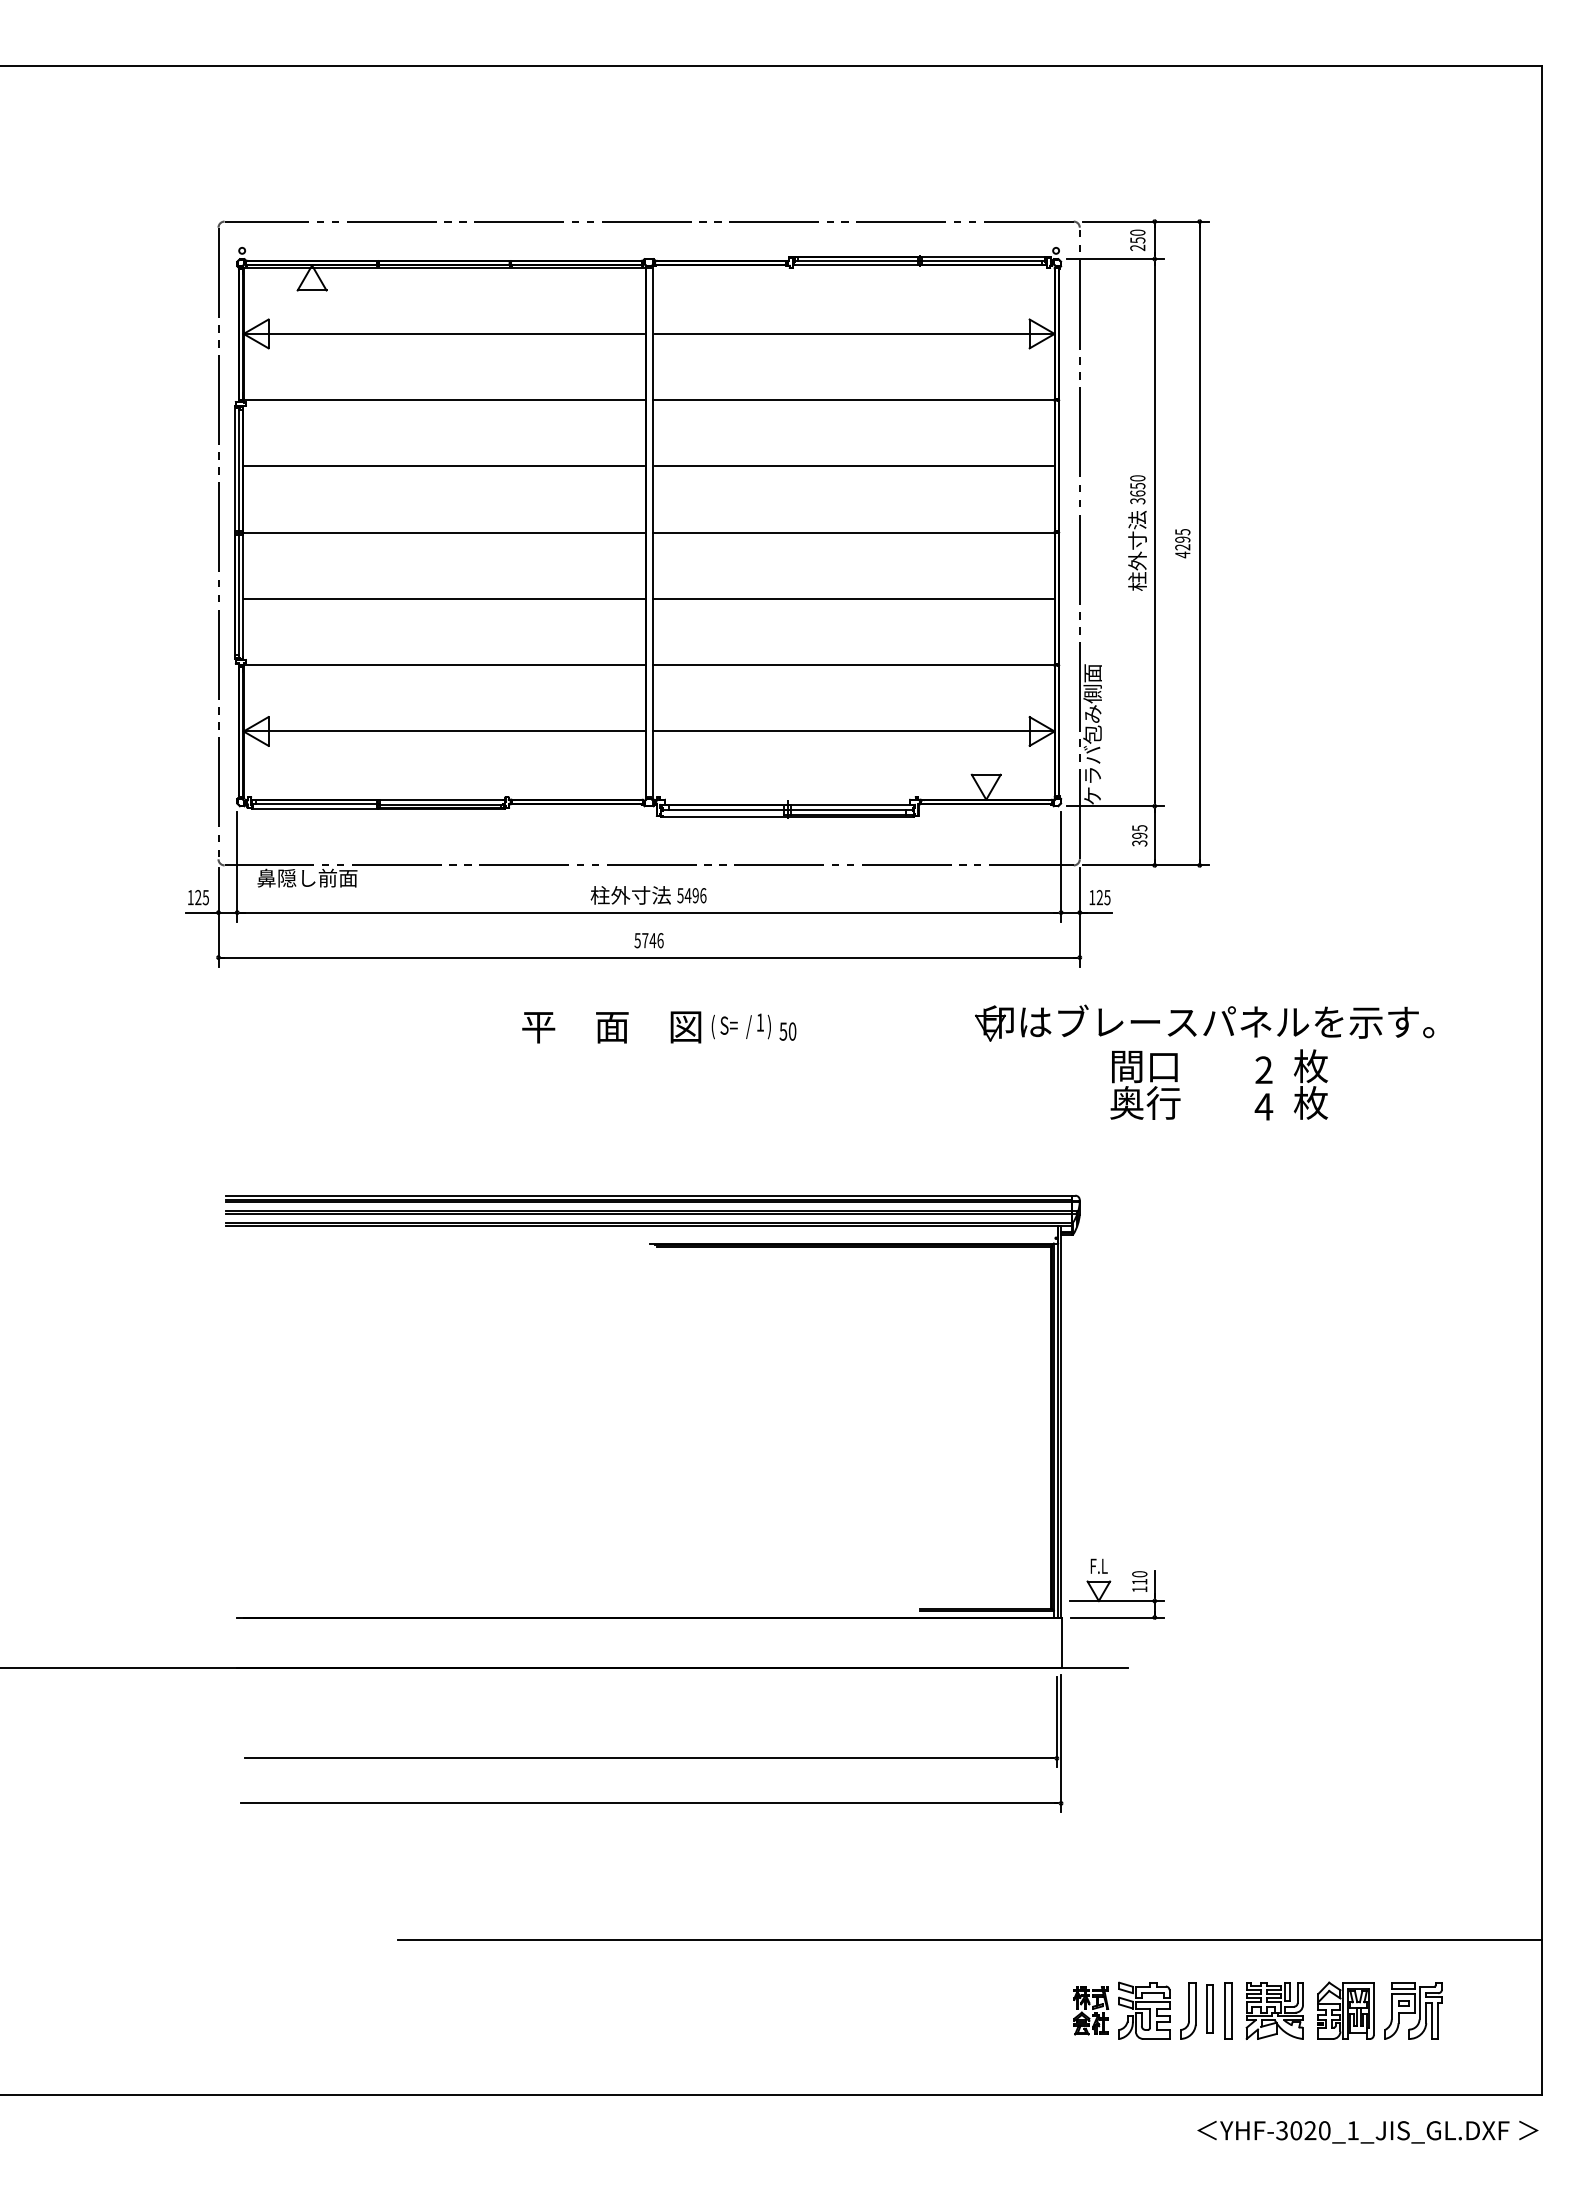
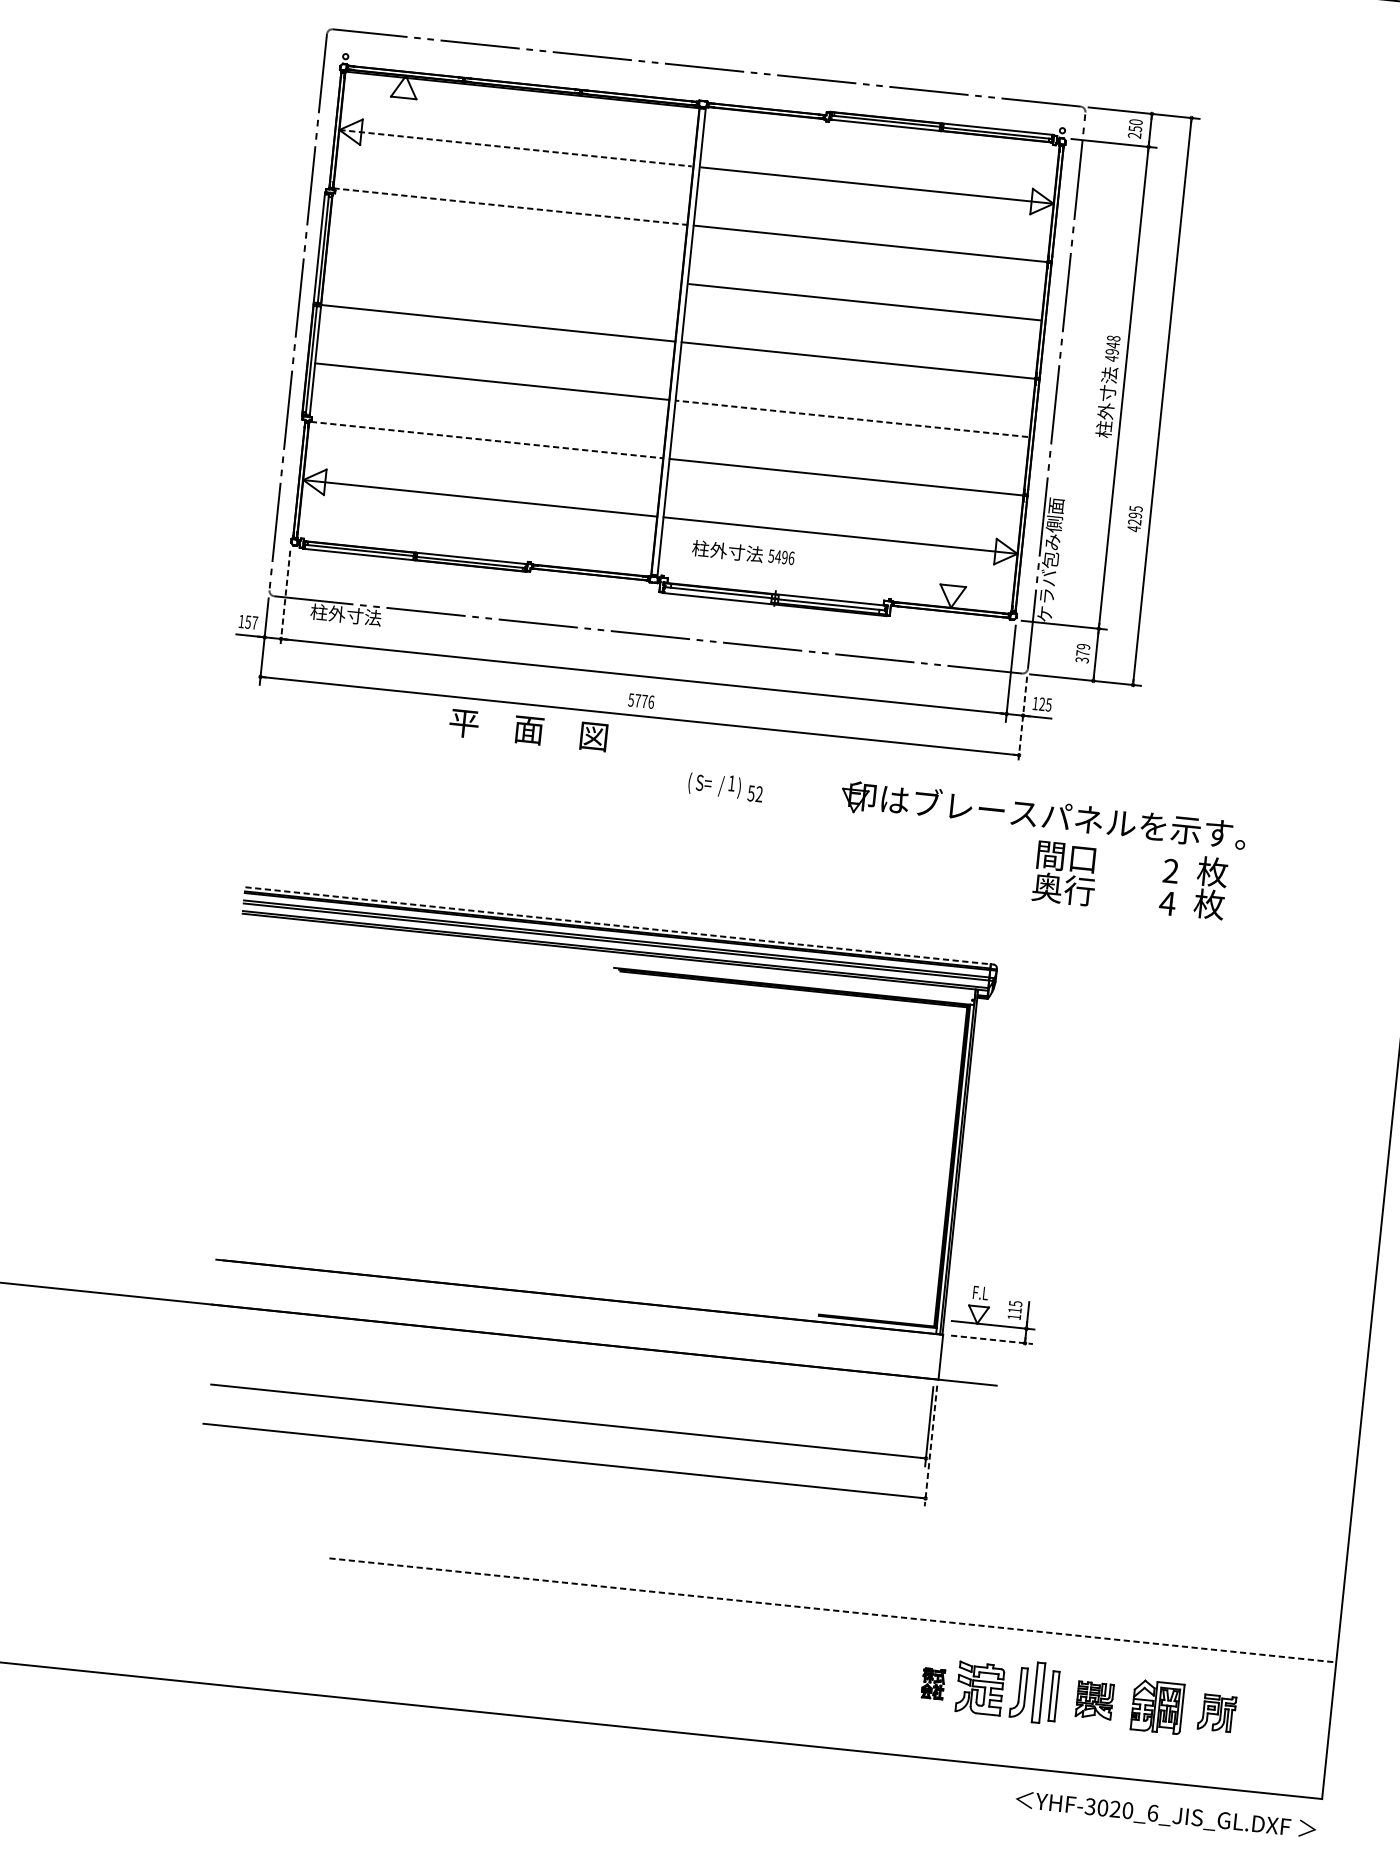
line: (444, 333) -> (516, 147), solid -> dashed
line: (444, 400) -> (510, 206), solid -> dashed
line: (443, 466) -> (503, 264), removed
text: (1137, 489) -> (1112, 348), 3650 -> 4948
text: (1182, 543) -> (1134, 518), moved
line: (852, 598) -> (851, 418), solid -> dashed
line: (445, 665) -> (487, 440), solid -> dashed
text: (1139, 831) -> (1083, 649), 395 -> 379
line: (237, 867) -> (285, 599), solid -> dashed
text: (307, 877) -> (346, 614), 鼻隠し前面 -> 柱外寸法
text: (648, 895) -> (743, 553), moved
text: (202, 897) -> (251, 622), 125 -> 157
line: (1079, 917) -> (1022, 719), solid -> dashed
text: (652, 940) -> (644, 701), 5746 -> 5776
part: (1204, 1022) -> (1043, 815), moved
text: (611, 1027) -> (528, 730), moved
text: (792, 1031) -> (759, 794), 50 -> 52
line: (649, 1195) -> (618, 925), solid -> dashed
text: (1139, 1574) -> (1015, 1303), 110 -> 115
line: (1117, 1617) -> (992, 1339), solid -> dashed
line: (1061, 1744) -> (931, 1446), solid -> dashed
line: (969, 1940) -> (832, 1610), solid -> dashed
part: (1209, 2008) -> (1037, 1692), size x1.4
part: (1091, 2010) -> (933, 1683), size x0.7
part: (1274, 2010) -> (1094, 1700), size x0.7
part: (1413, 2010) -> (1217, 1712), size x0.7
text: (1353, 2130) -> (1153, 1813), YHF-3020_1_JIS_GL.DXF -> YHF-3020_6_JIS_GL.DXF

